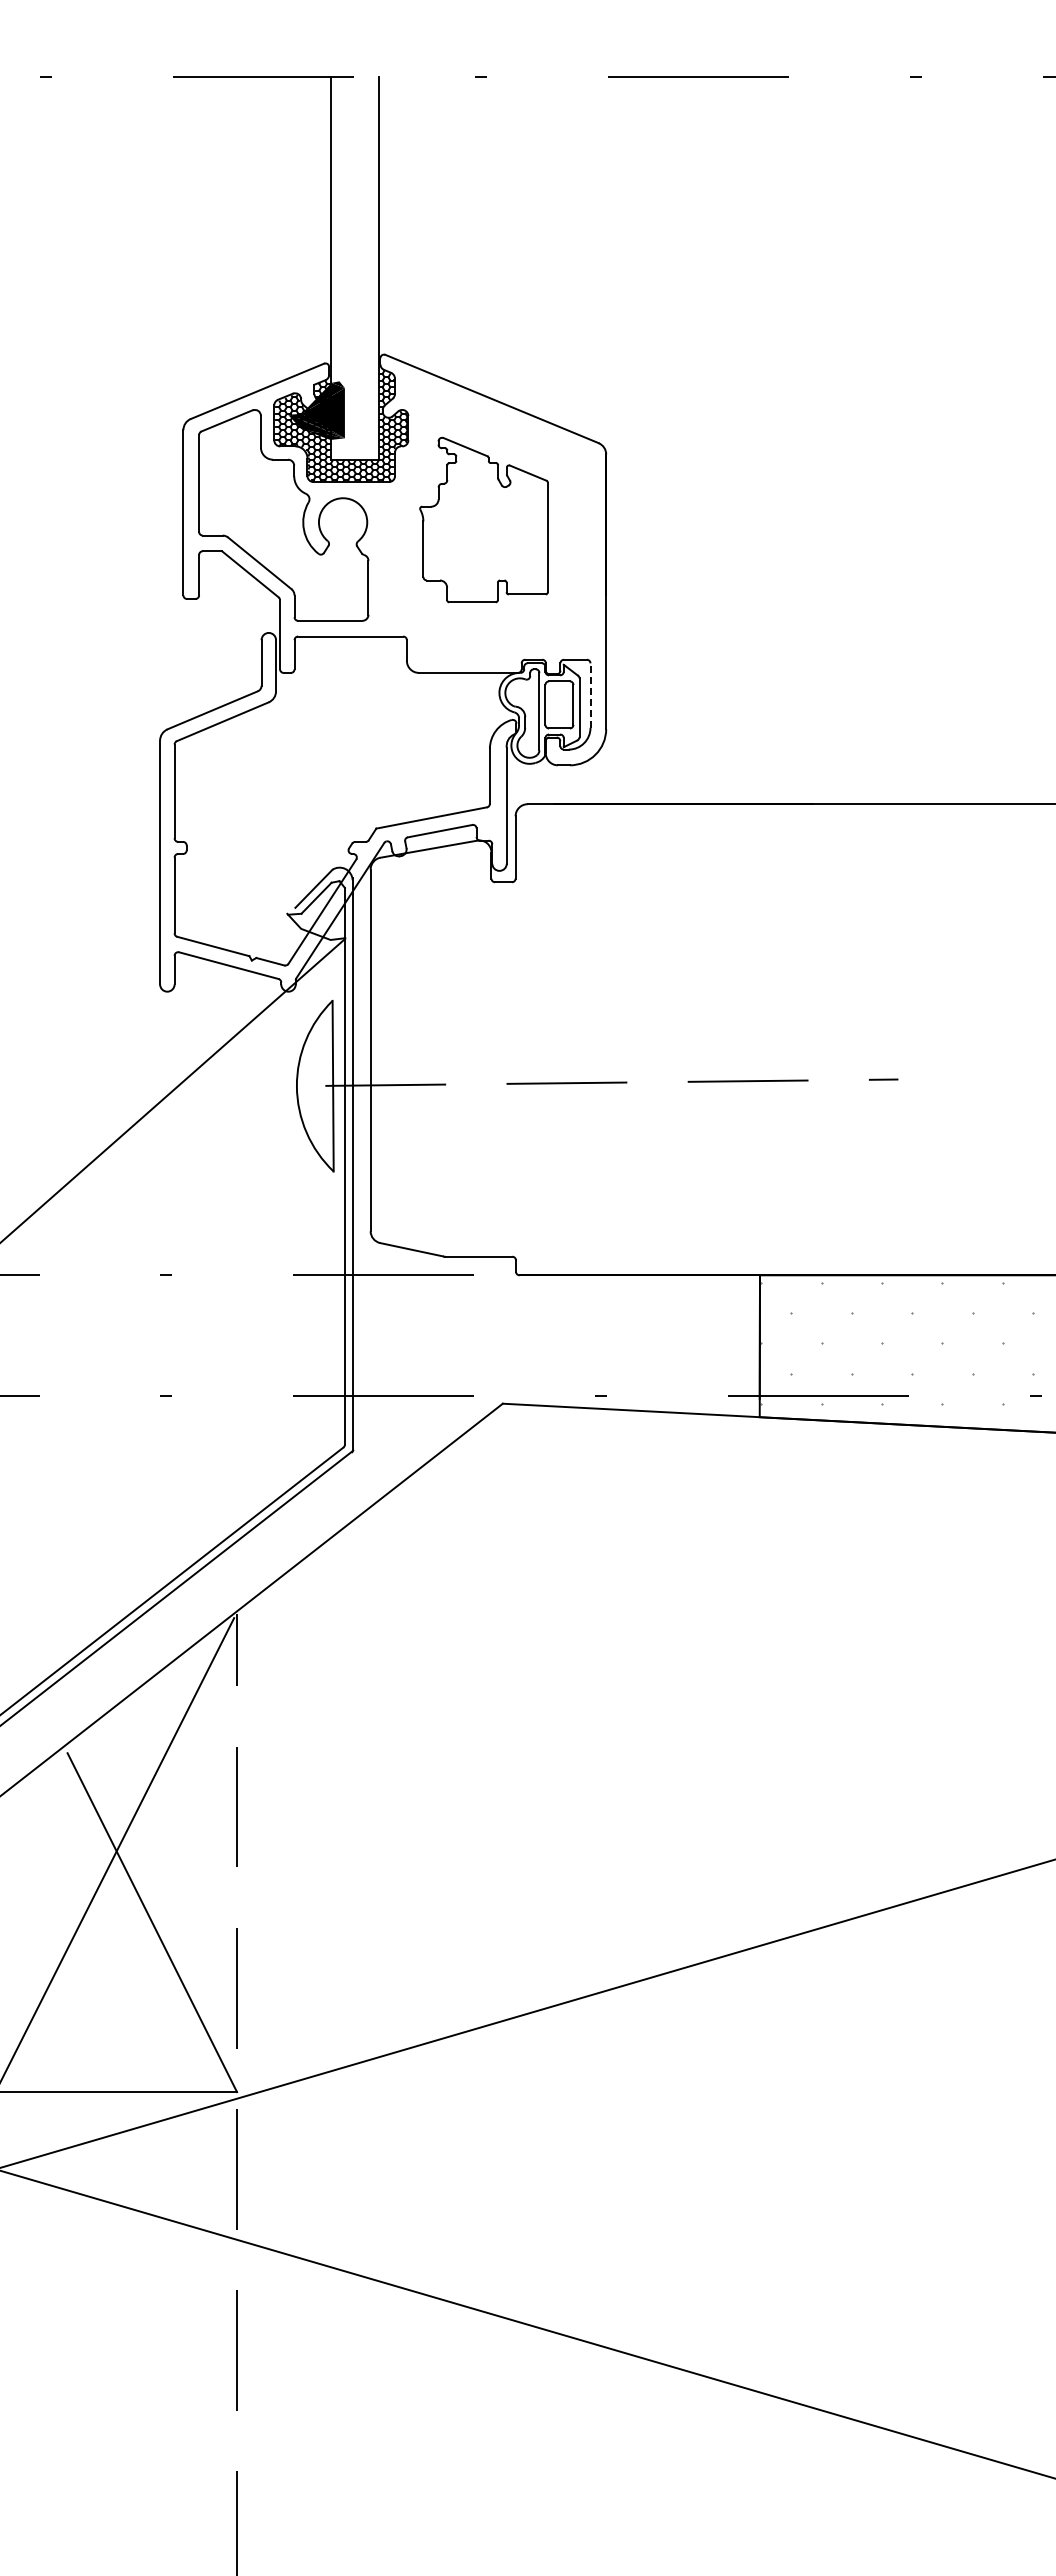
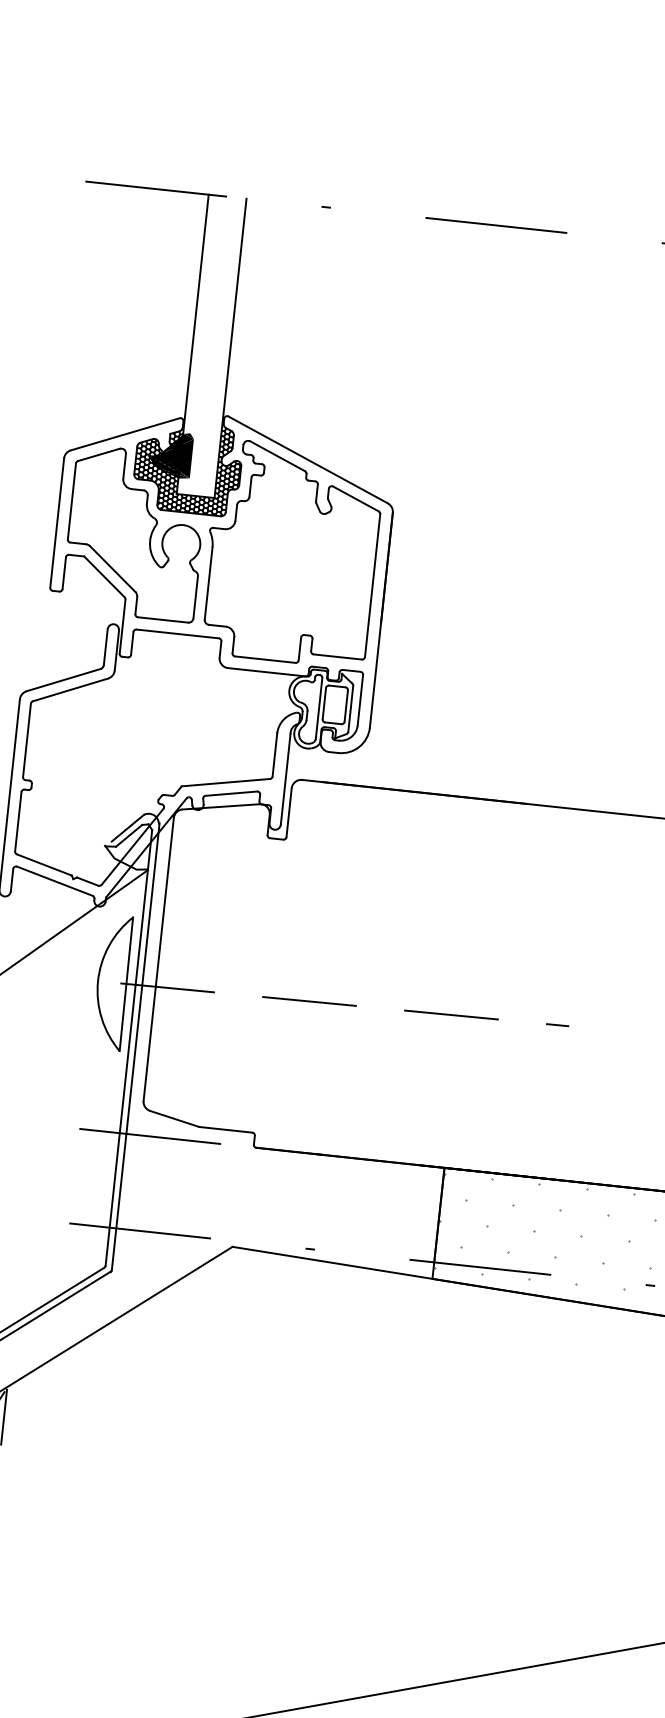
part: (483, 519) -> (291, 553), size x1.67
line: (590, 695) -> (360, 700), dashed -> solid

